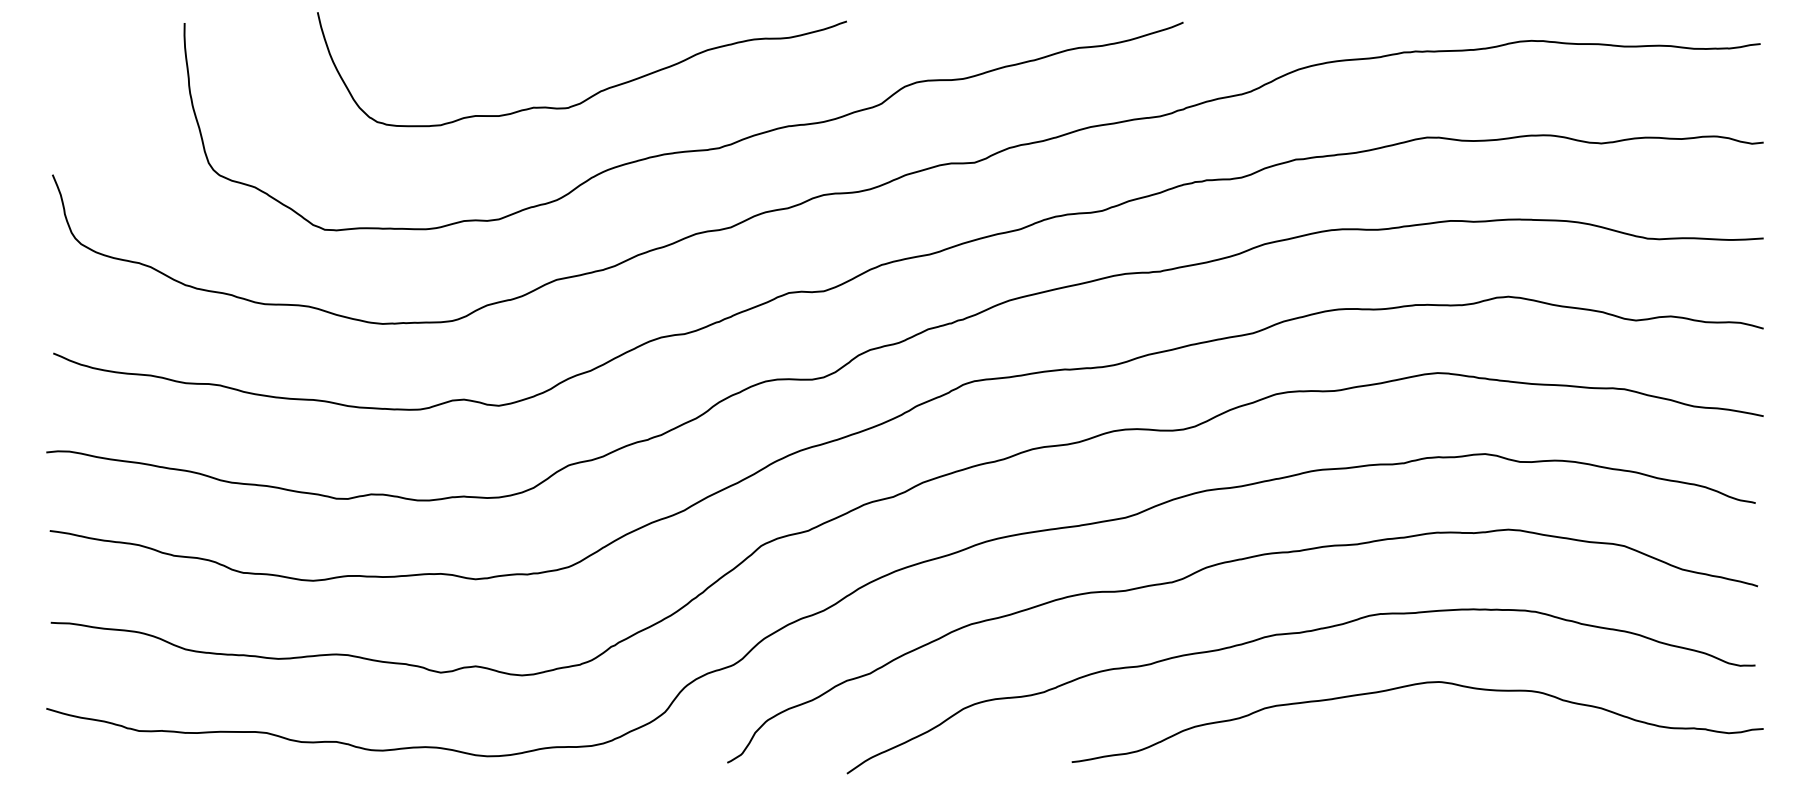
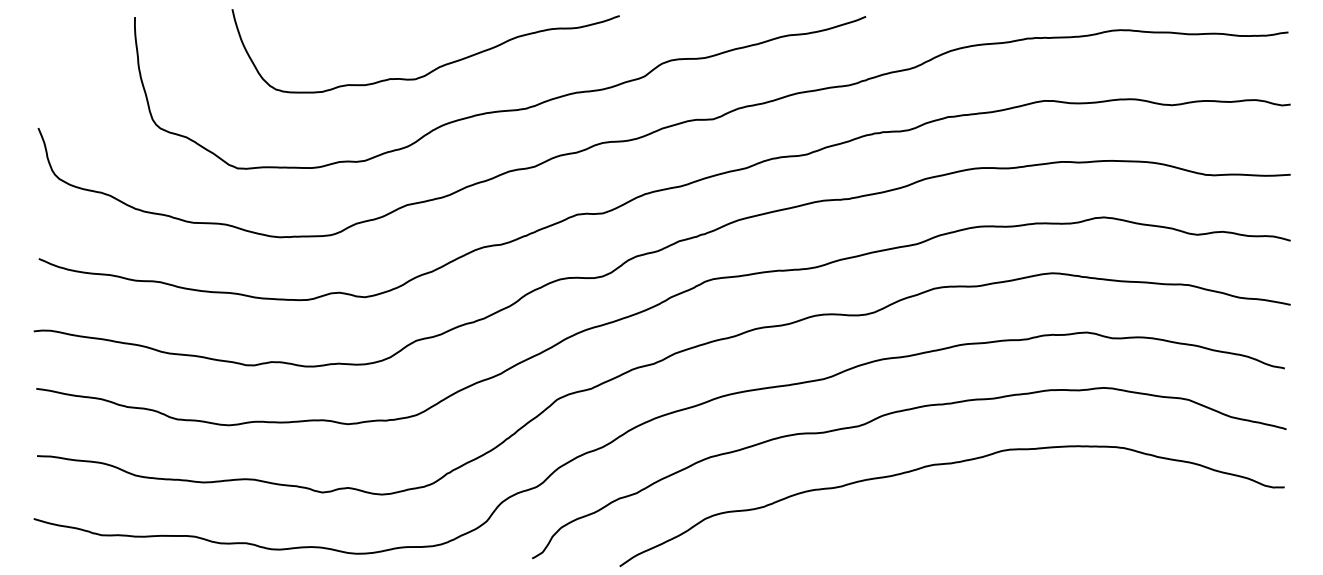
curve: (1410, 686) -> (1032, 502), removed

